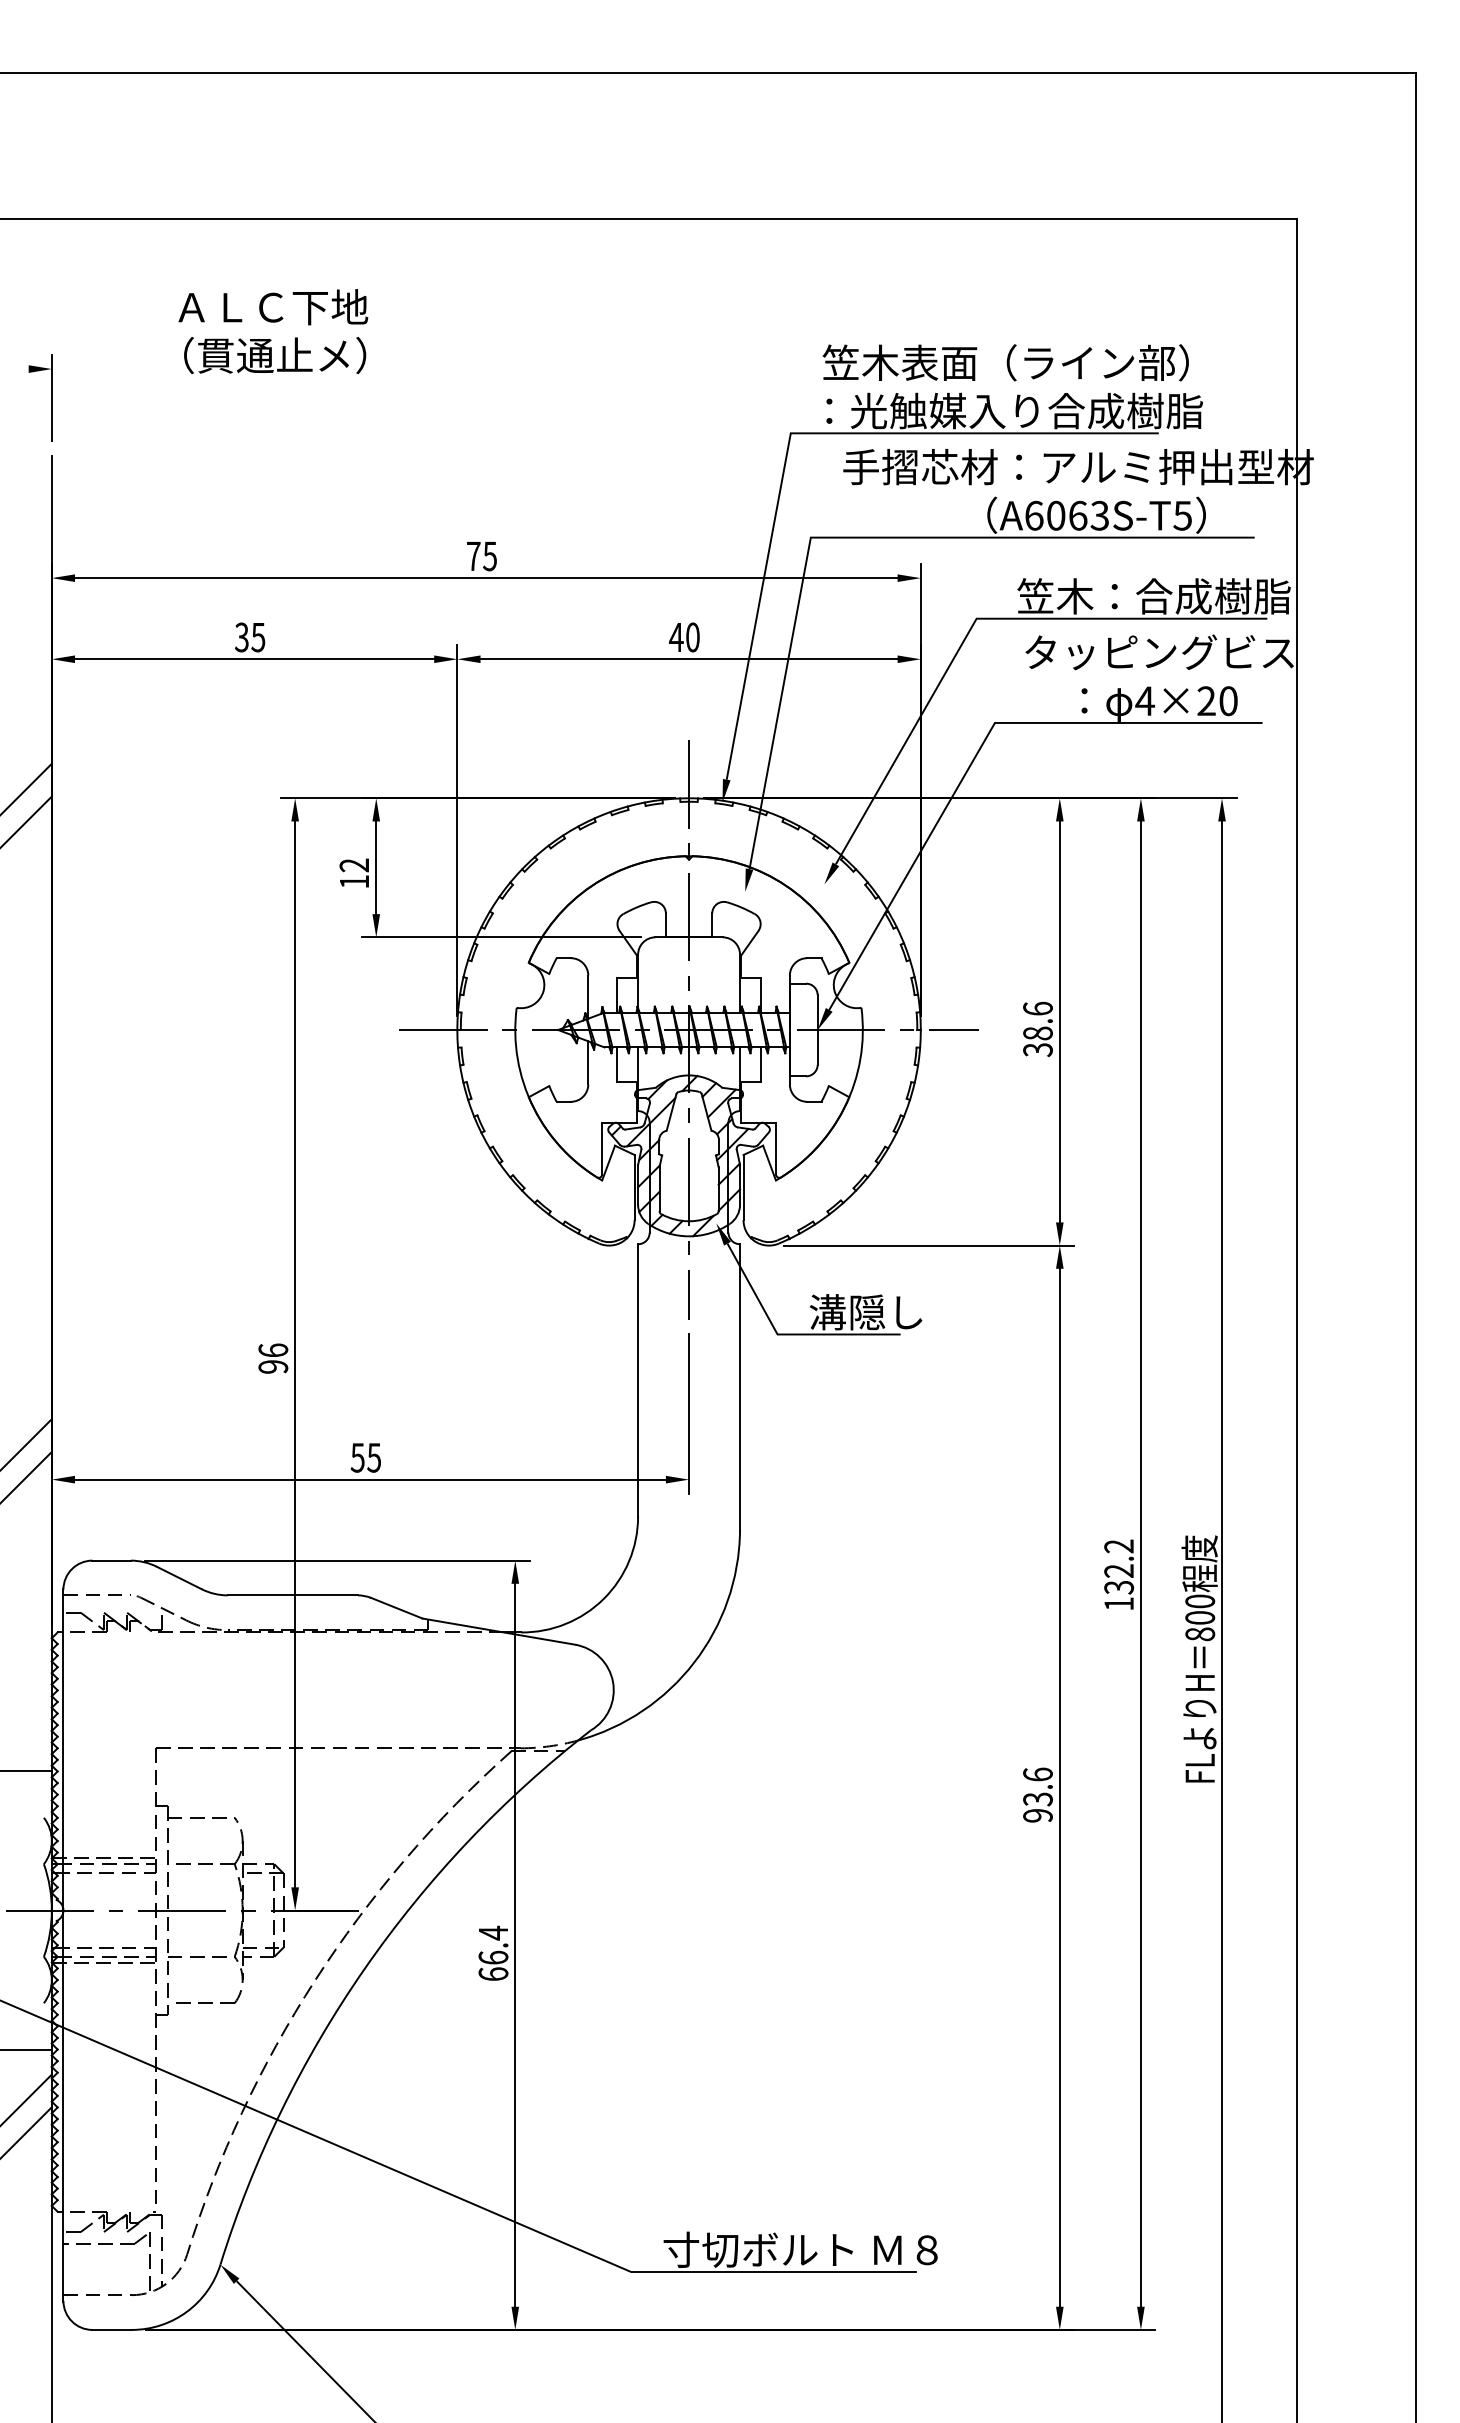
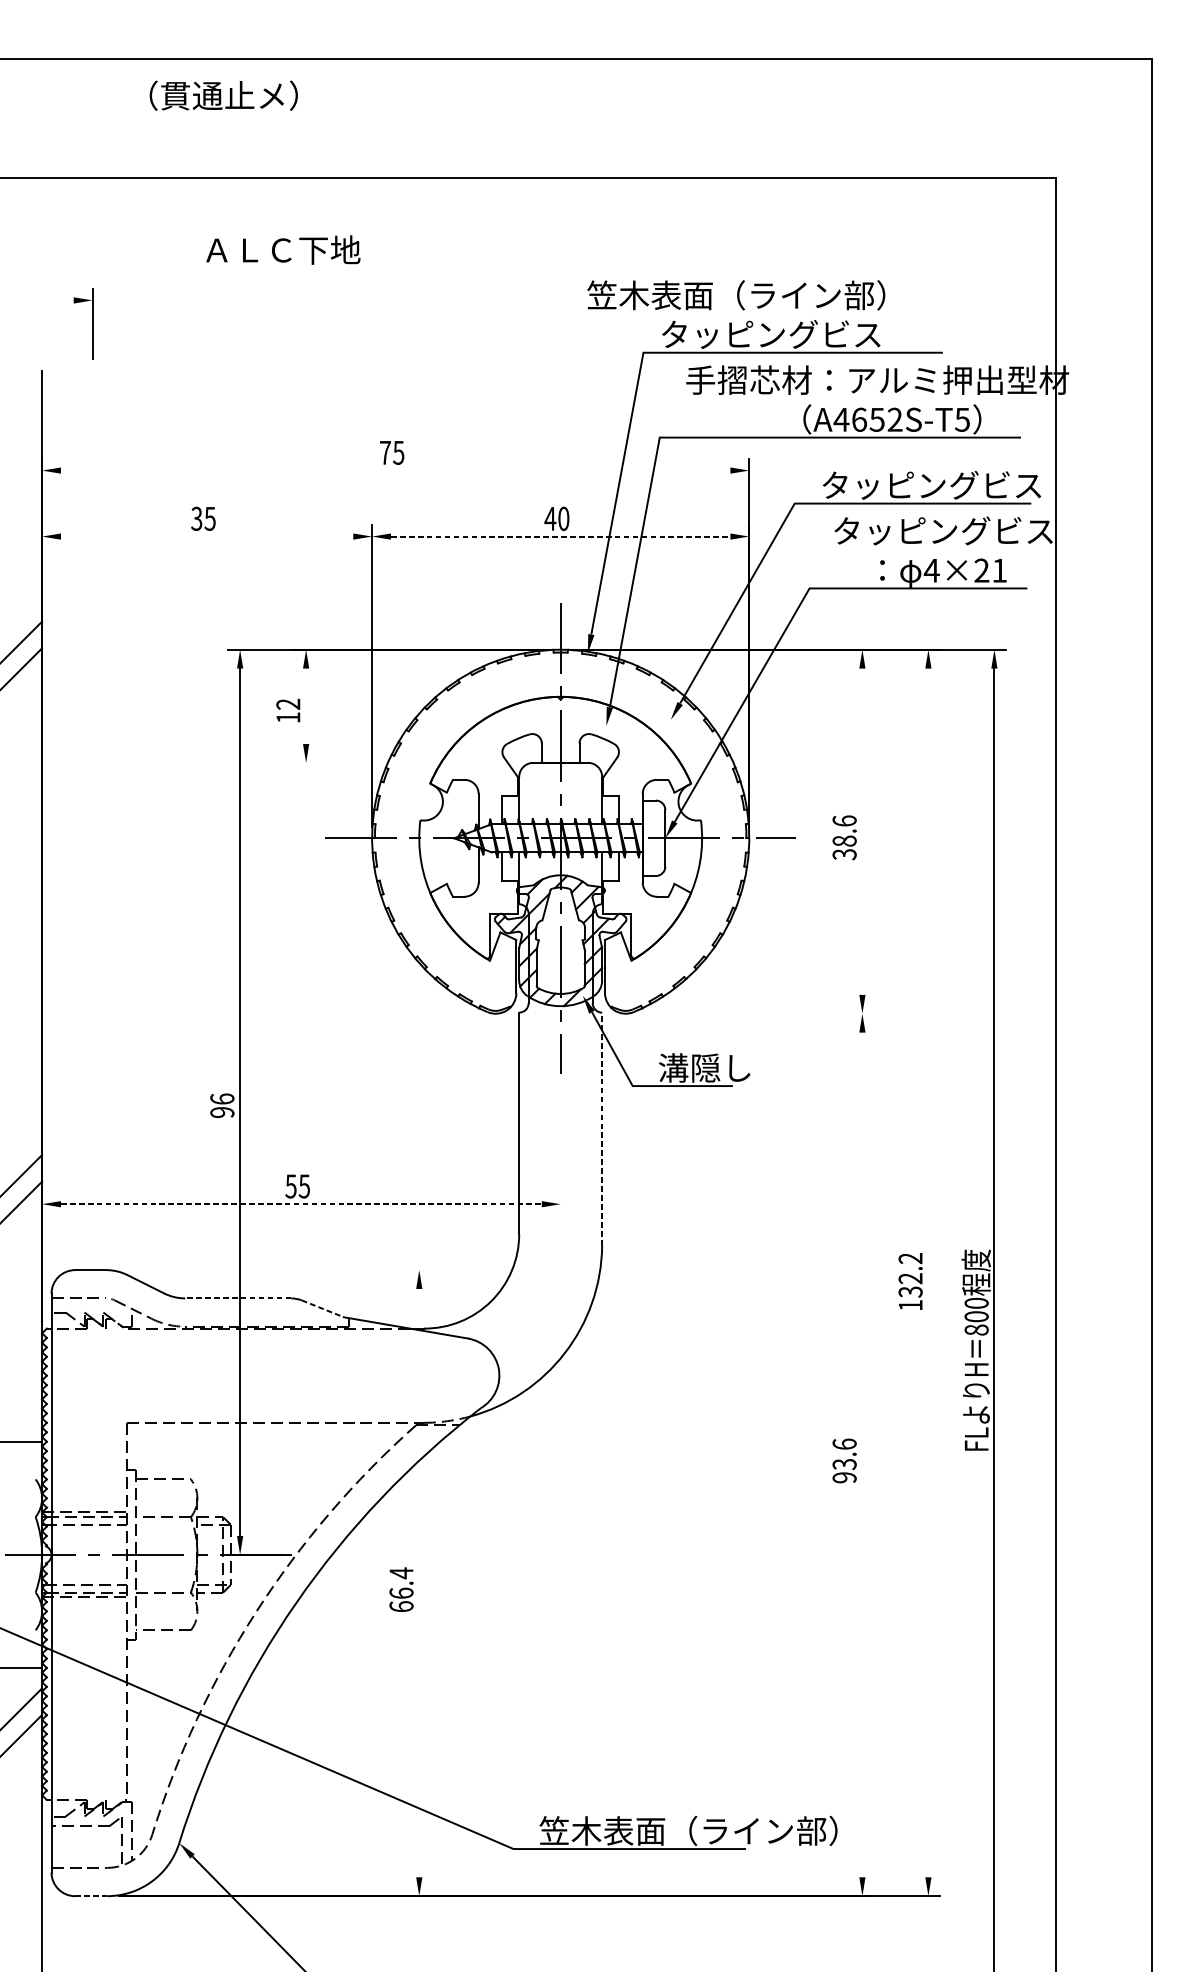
text: (273, 307) -> (283, 250), moved
text: (275, 355) -> (224, 95), moved
text: (1005, 362) -> (736, 295), moved
part: (51, 397) -> (92, 323), moved
text: (1007, 410) -> (819, 334), ：光触媒入り合成樹脂 -> タッピングビス
text: (1066, 515) -> (867, 419), A6063S-T5 -> A4652S-T5
line: (486, 578) -> (395, 470), removed
text: (1150, 596) -> (936, 485), 笠木：合成樹脂 -> タッピングビス
line: (254, 659) -> (207, 536), removed
line: (689, 659) -> (561, 536), solid -> dashed
text: (1228, 701) -> (999, 570), 4×20 -> 4×21
line: (376, 867) -> (306, 706), removed
line: (501, 937) -> (408, 763), removed
line: (1059, 1021) -> (862, 831), removed
line: (928, 1245) -> (755, 1013), removed
line: (740, 1386) -> (602, 1128), solid -> dashed
line: (689, 1414) -> (561, 1151), removed
line: (370, 1479) -> (301, 1204), solid -> dashed
line: (337, 1560) -> (274, 1270), removed
line: (1140, 1563) -> (928, 1272), removed
line: (292, 1595) -> (237, 1298), solid -> dashed
line: (396, 1608) -> (322, 1309), solid -> dashed
line: (1059, 1787) -> (862, 1454), removed
line: (515, 1944) -> (419, 1582), removed
text: (846, 2249) -> (688, 1830), 寸切ボルト Ｍ８ -> 笠木表面（ライン部）
line: (112, 2329) -> (91, 1895), solid -> dashed

